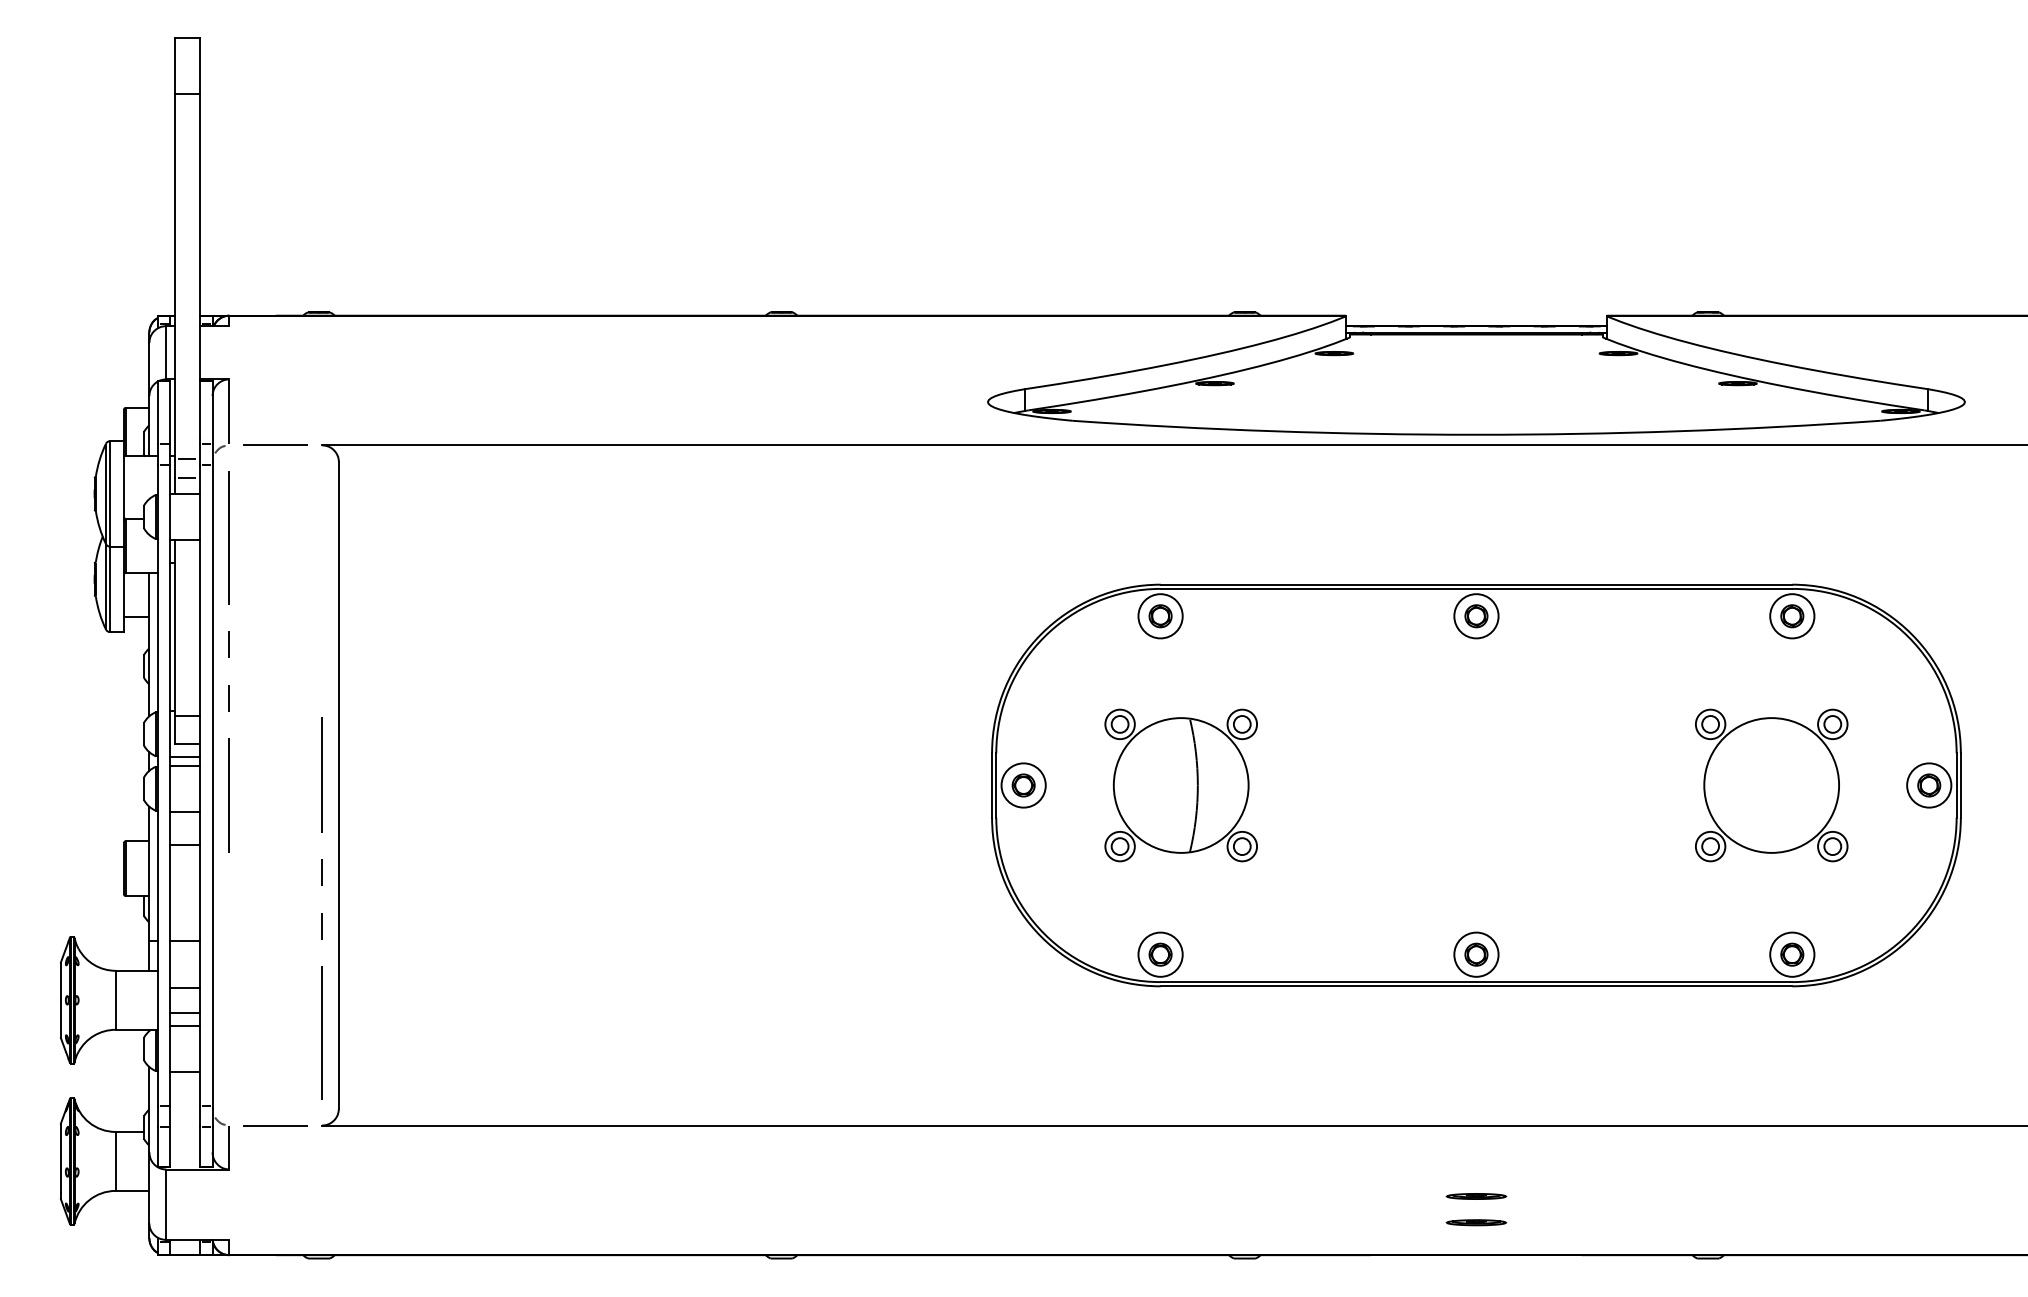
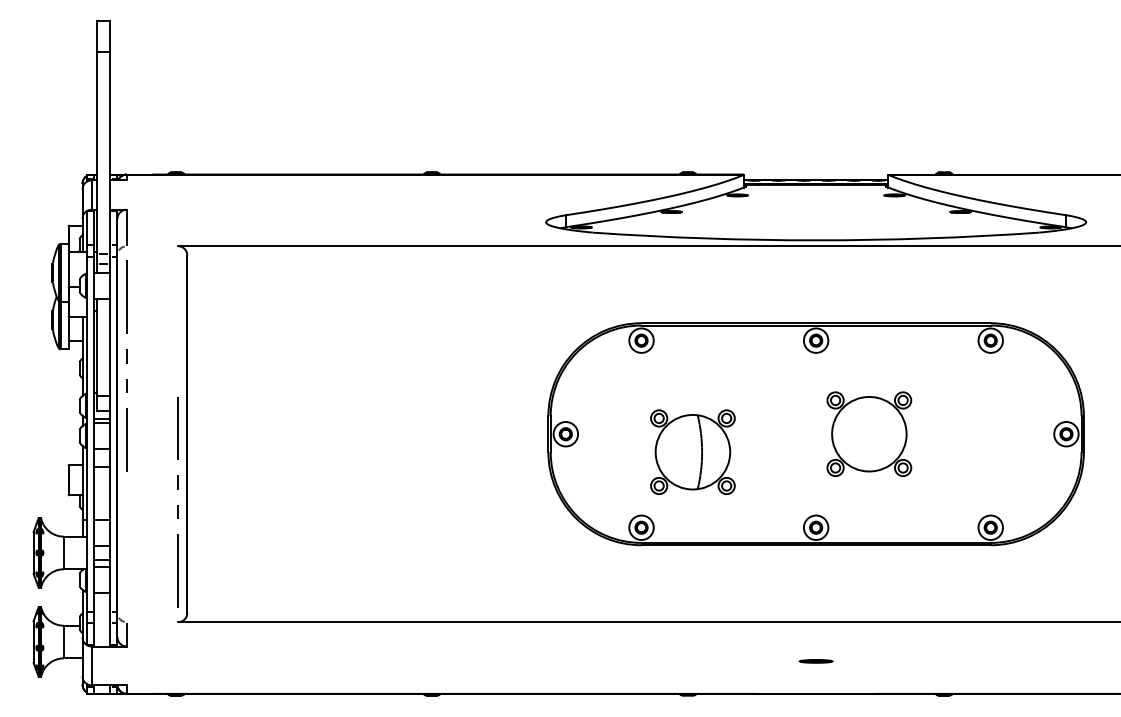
line: (275, 445) -> (152, 246), removed
part: (1180, 784) -> (692, 451), moved
part: (1771, 784) -> (869, 433), moved
line: (275, 1126) -> (152, 622), removed
part: (1475, 1221) -> (815, 675), removed

